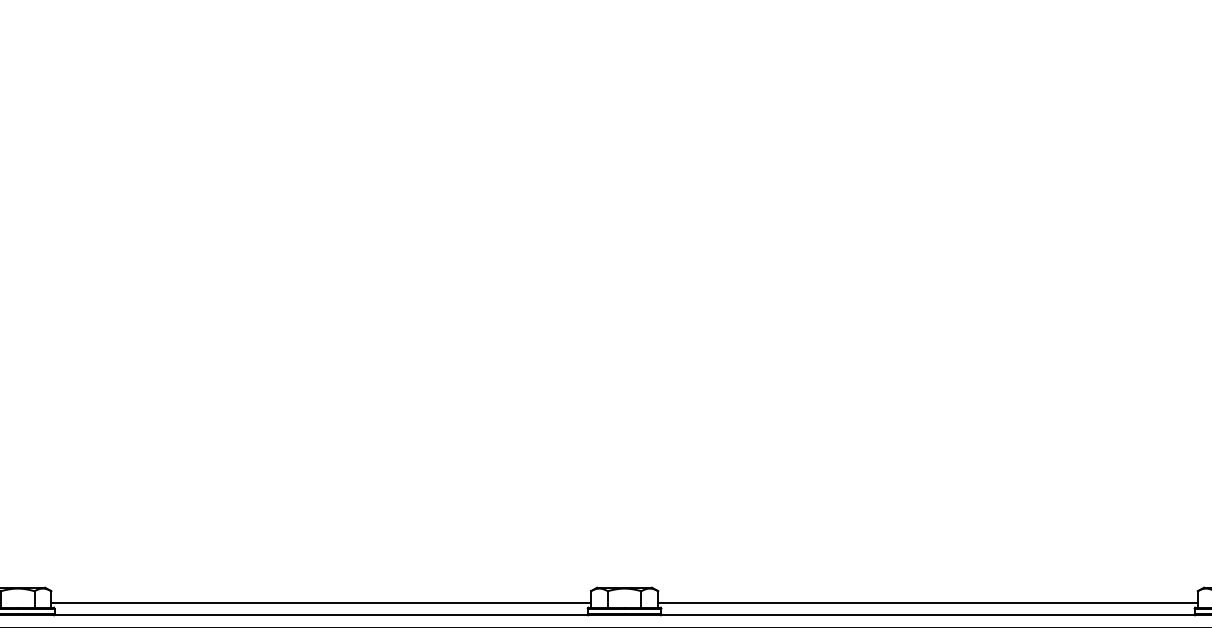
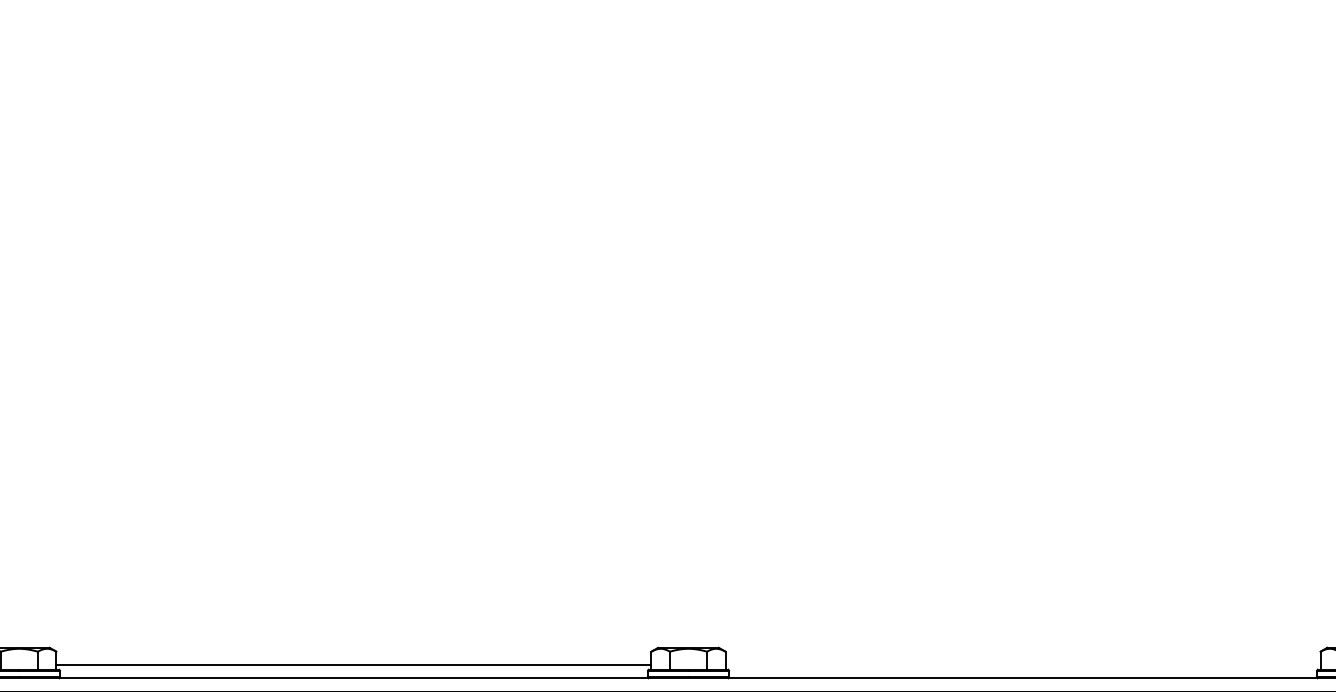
line: (927, 602) -> (1022, 664), removed

